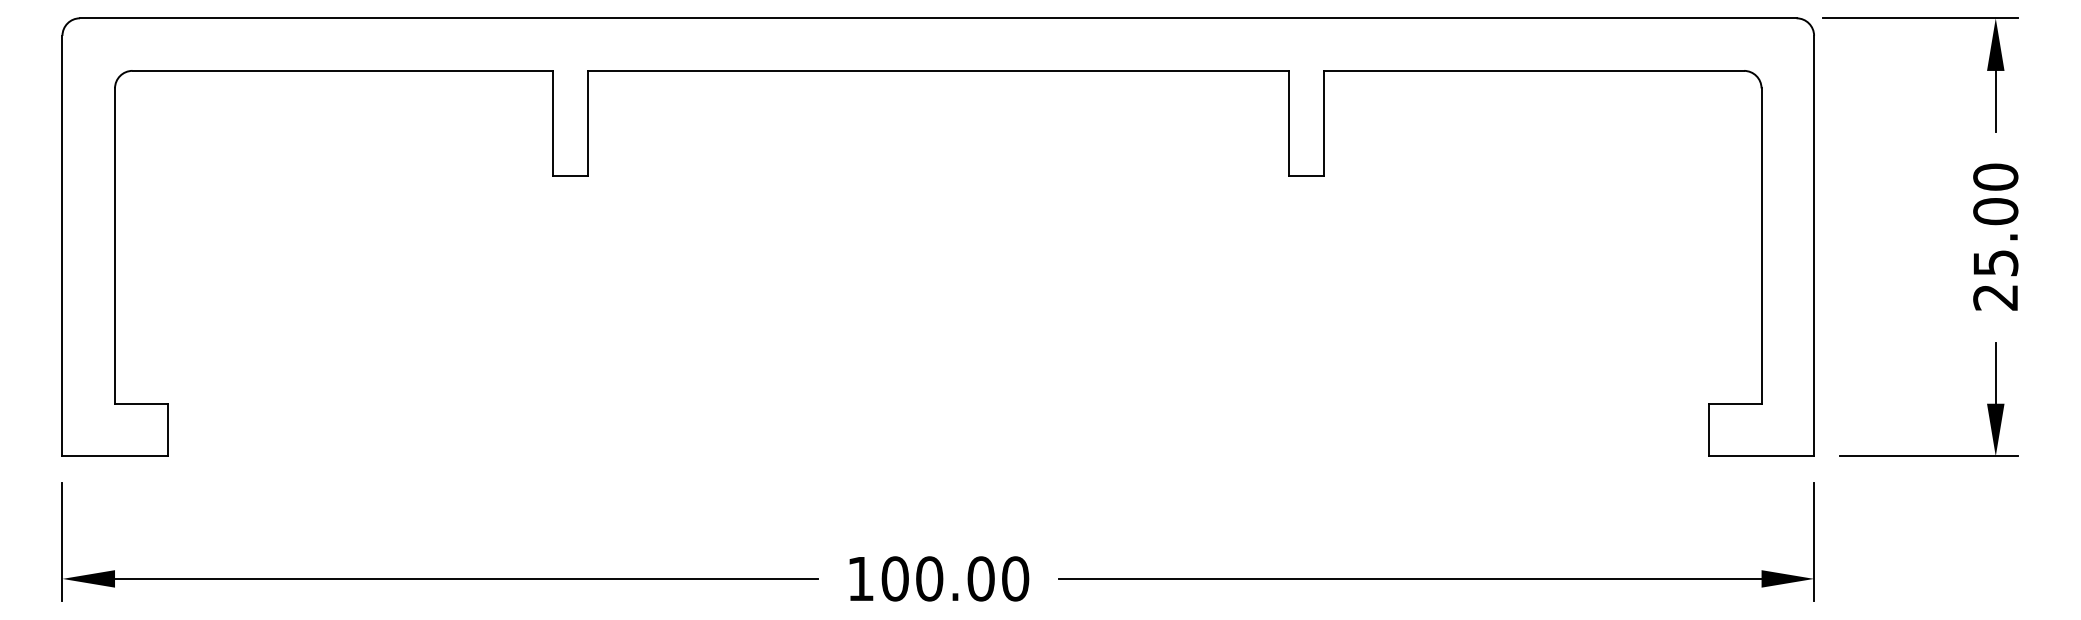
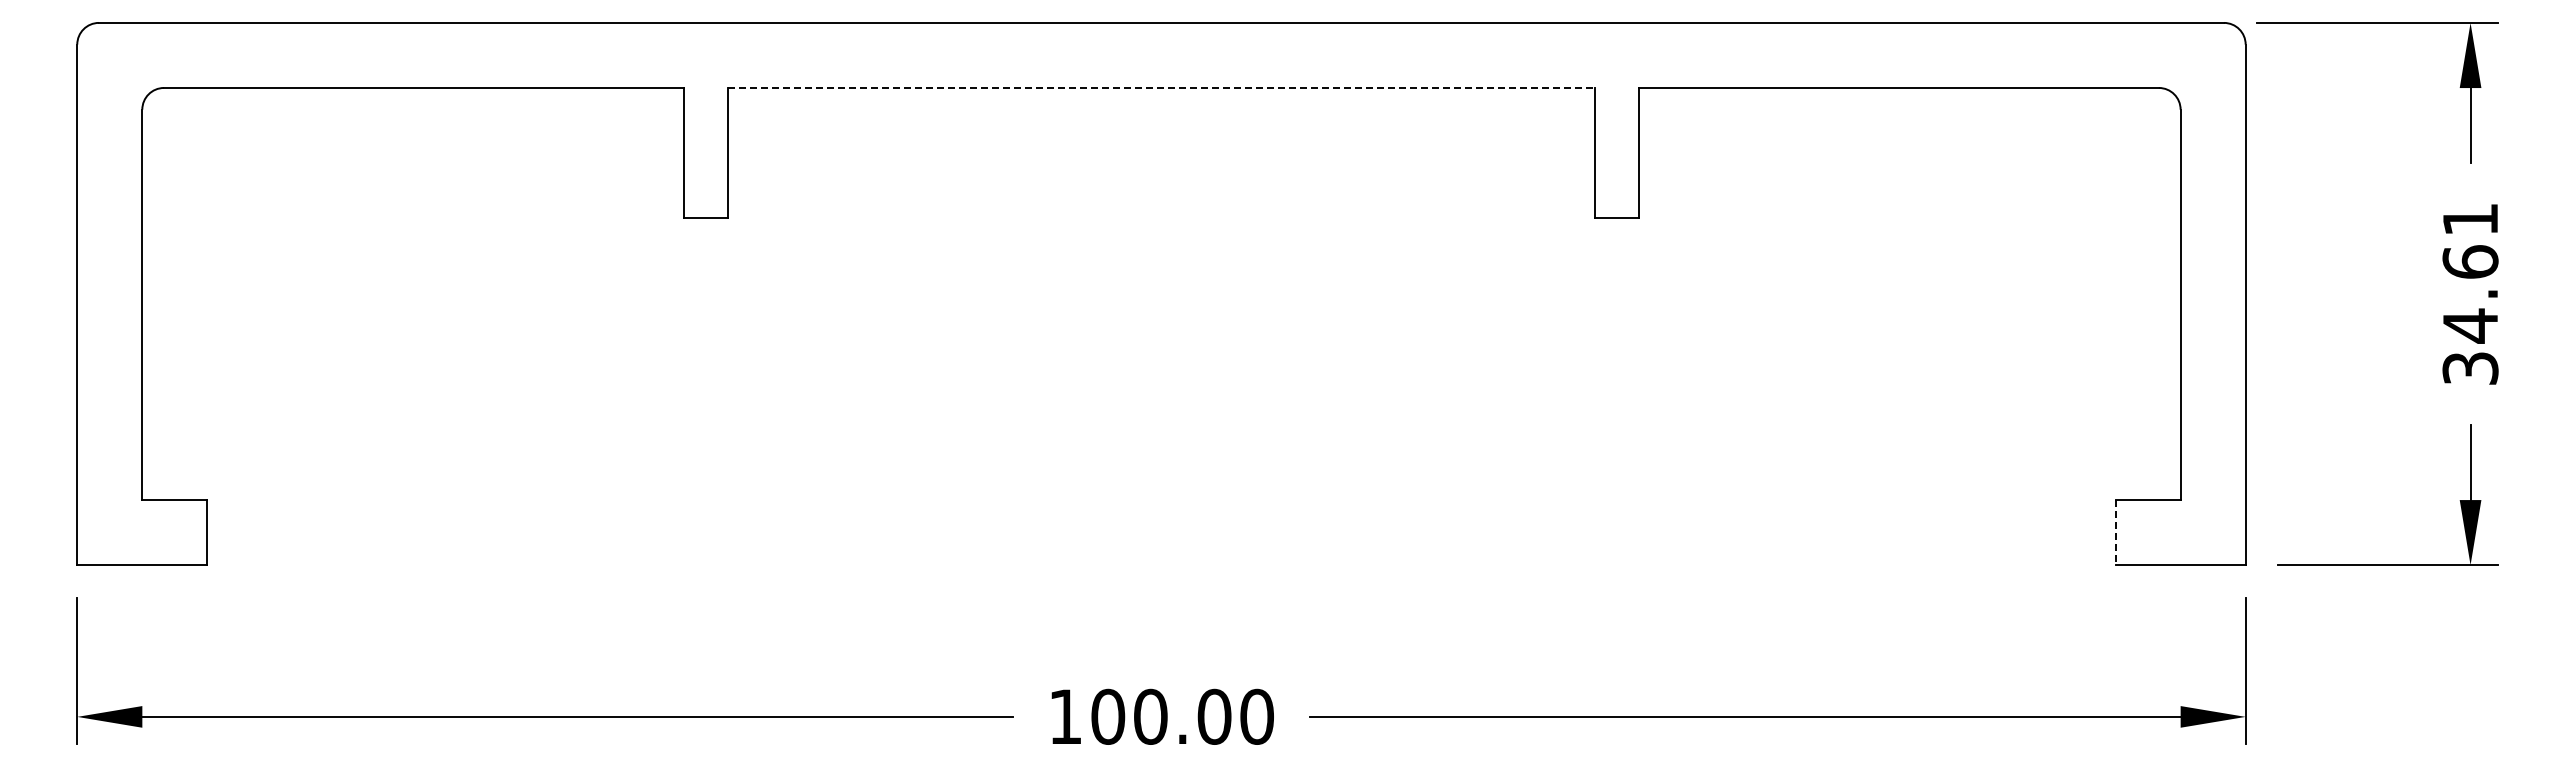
line: (938, 70) -> (1161, 87), solid -> dashed
text: (1995, 236) -> (2470, 293), 25.00 -> 34.61
line: (1708, 429) -> (2115, 532), solid -> dashed

